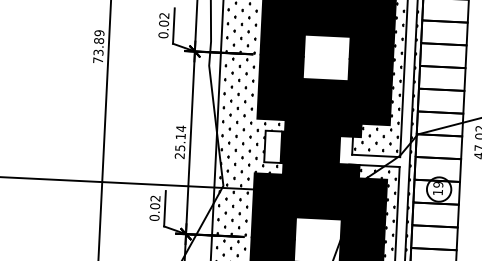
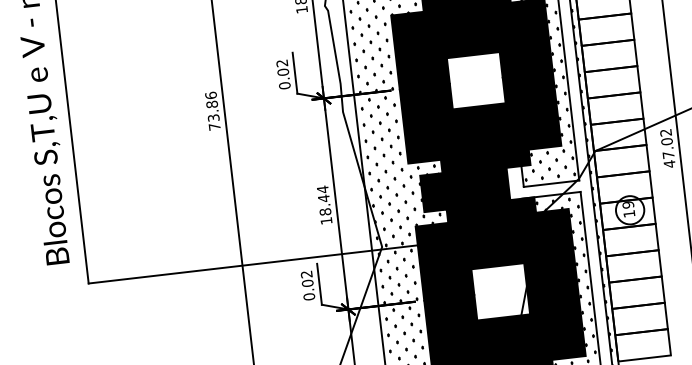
text: (99, 33) -> (211, 95), 73.89 -> 73.86
text: (180, 146) -> (325, 209), 25.14 -> 18.44
fill: (272, 146) -> (431, 192), added

